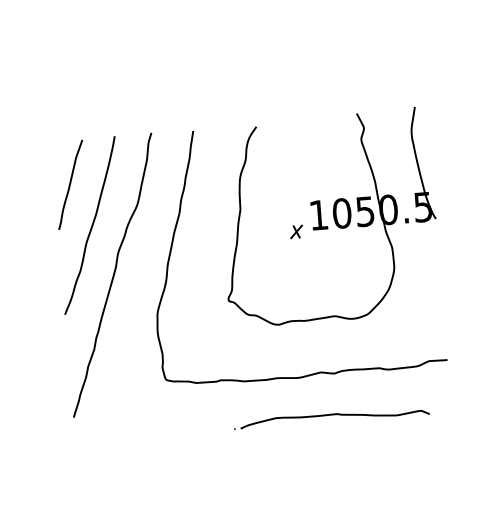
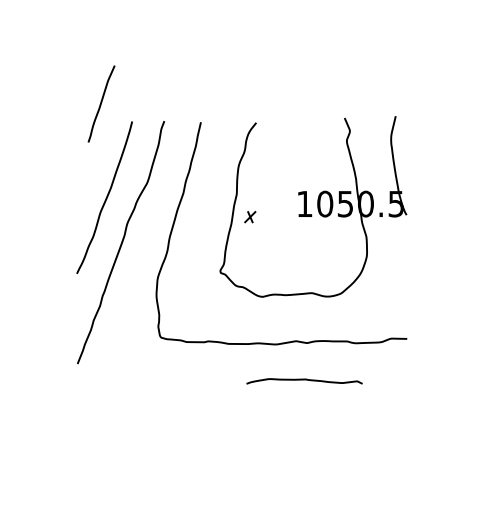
curve: (70, 184) -> (101, 103), moved
part: (296, 232) -> (250, 217), moved
part: (331, 417) -> (302, 381), size x0.7

